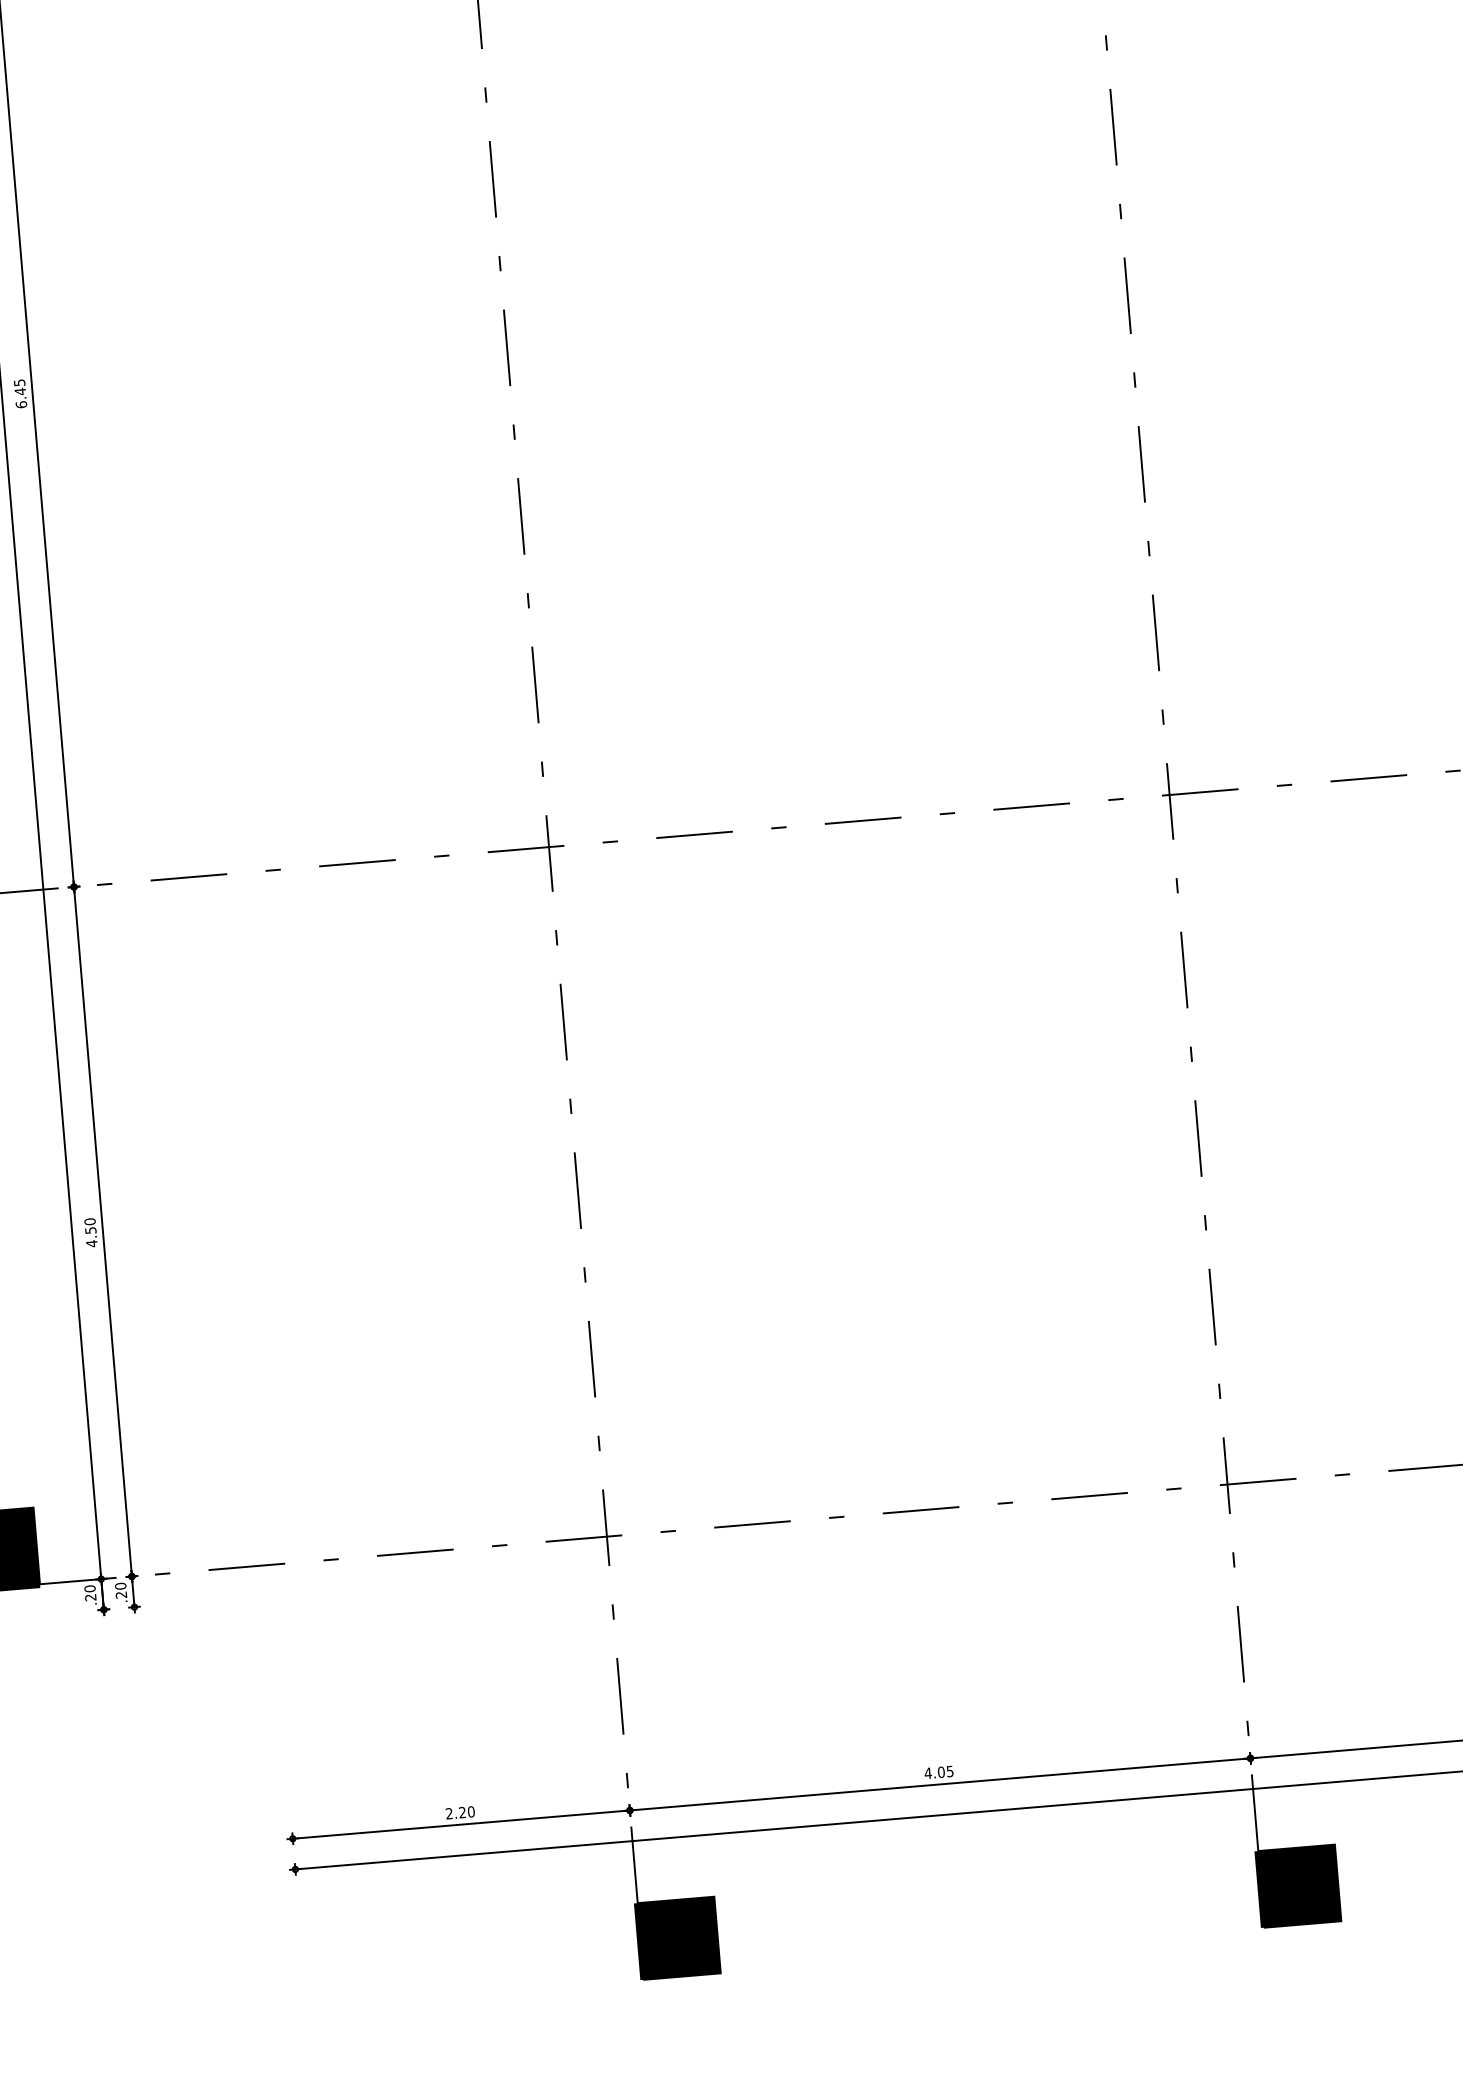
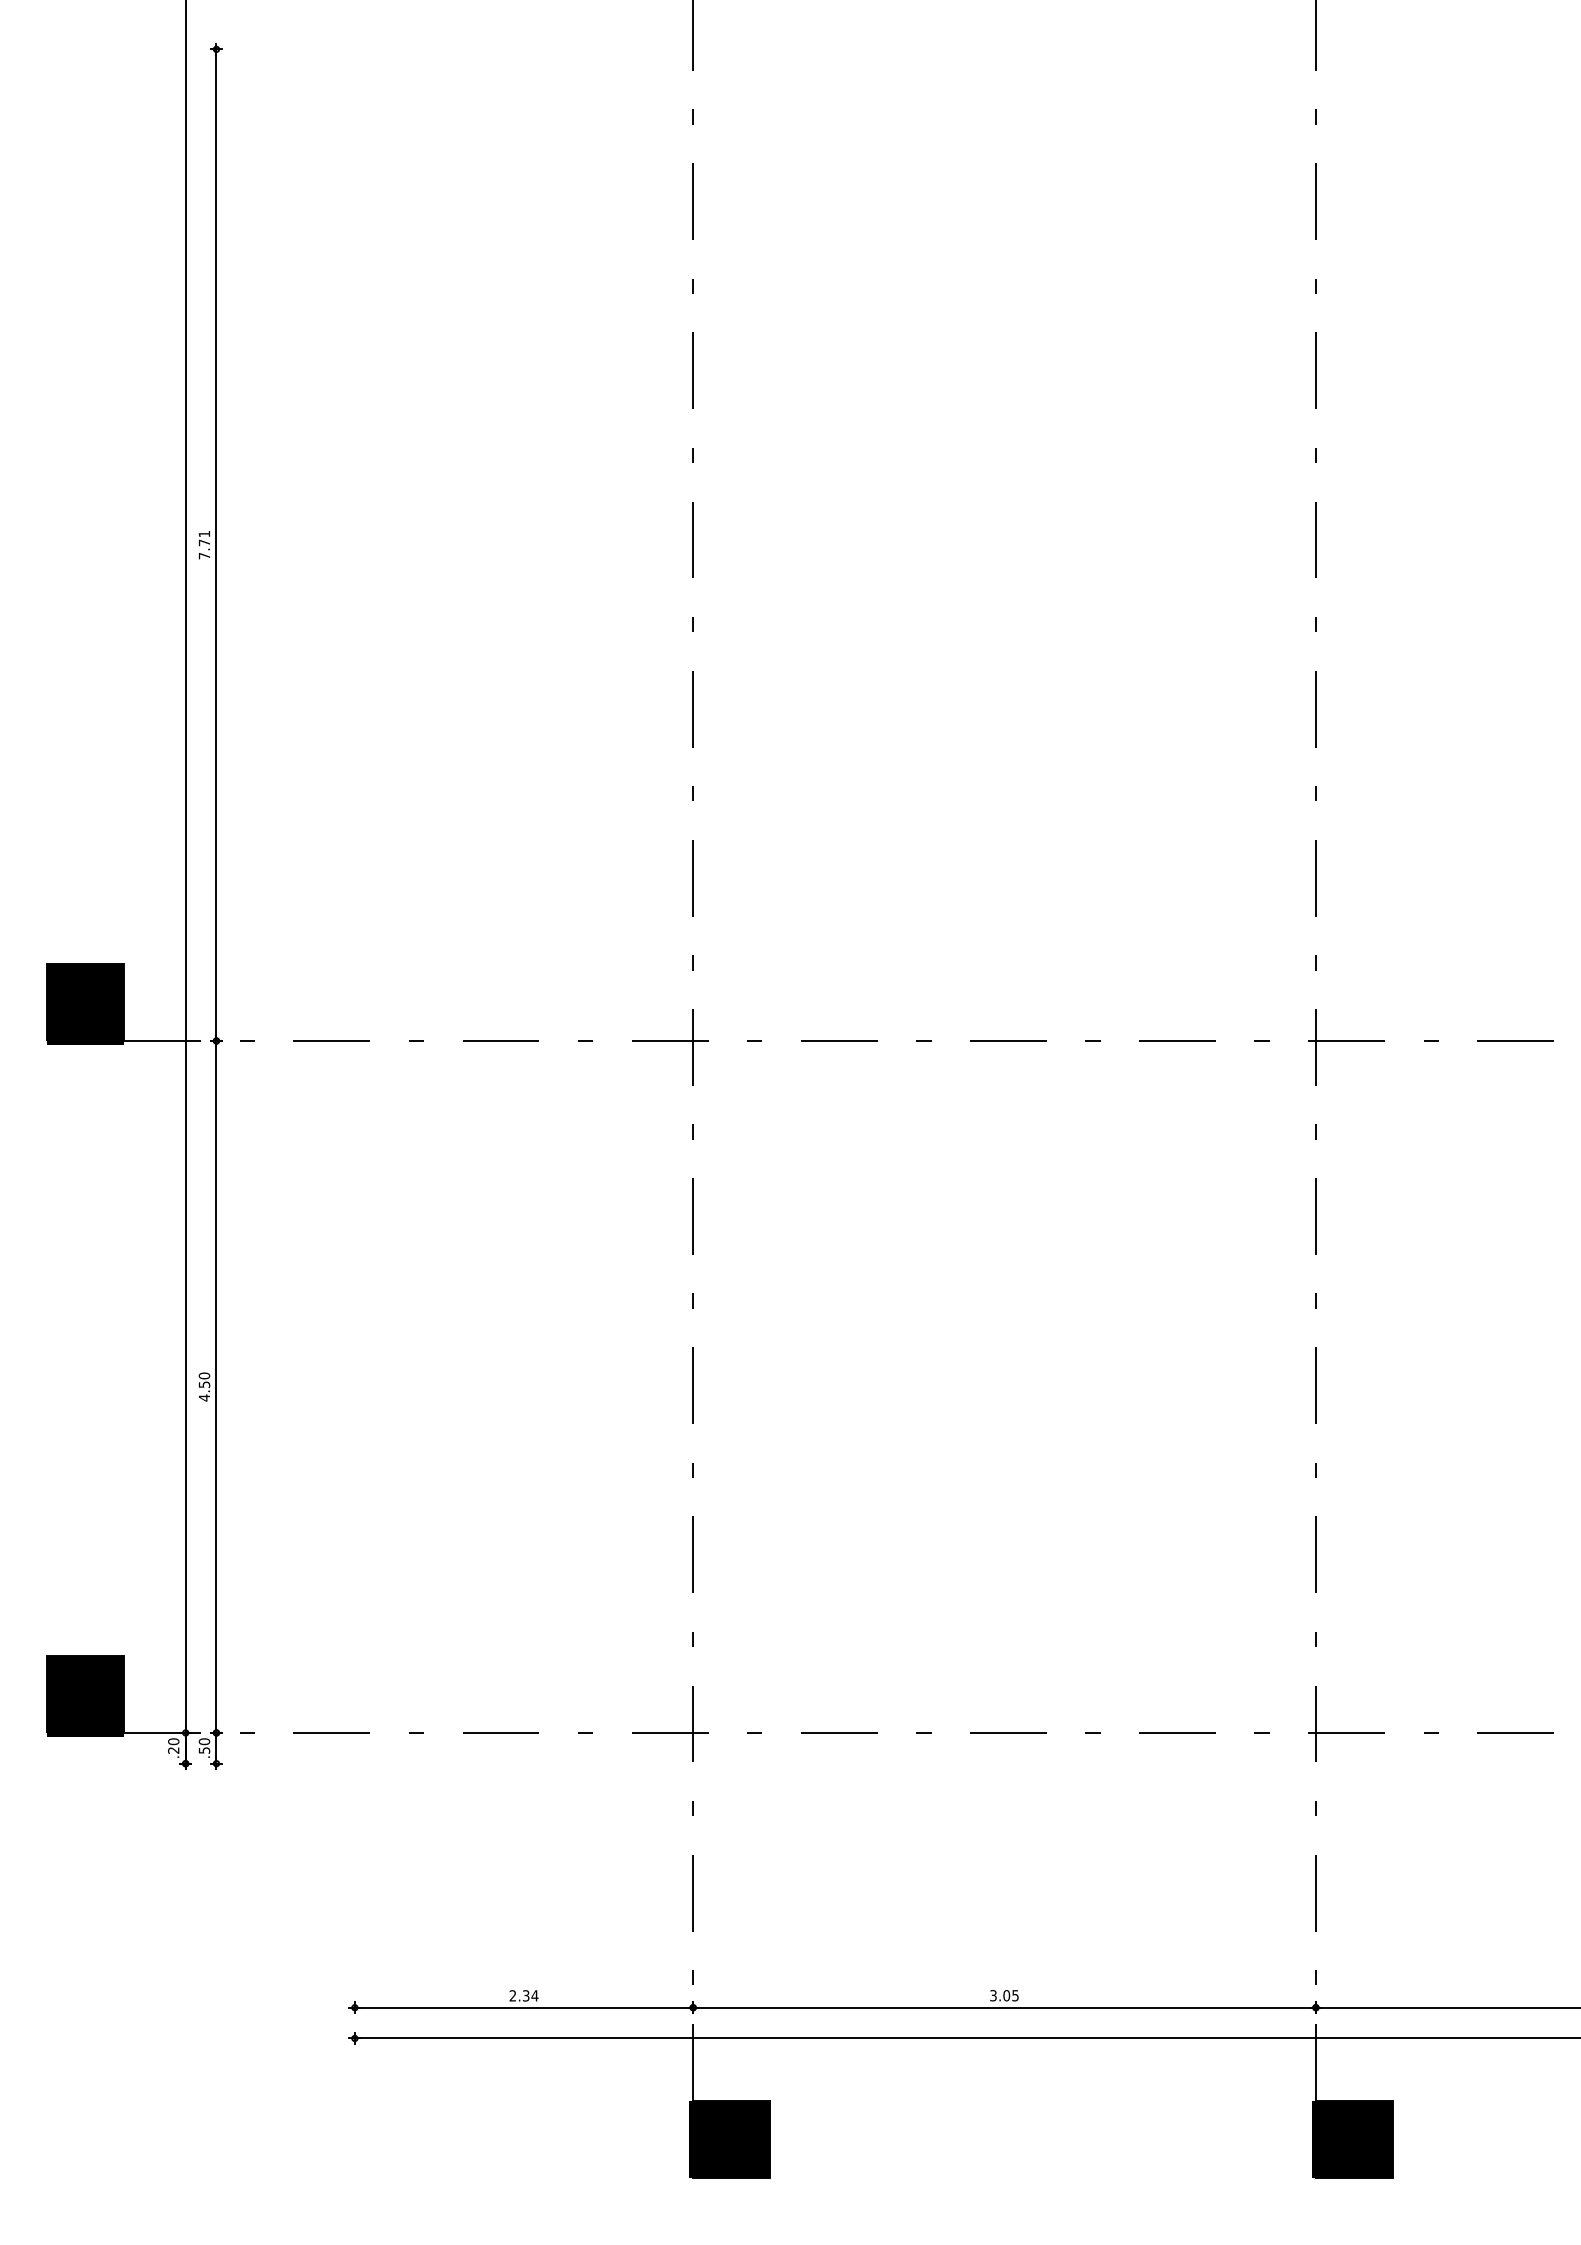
text: (20, 393) -> (204, 544), 6.45 -> 7.71
text: (121, 1595) -> (204, 1750), .20 -> .50
text: (928, 1773) -> (993, 1995), 4.05 -> 3.05
text: (466, 1811) -> (530, 1995), 2.20 -> 2.34

